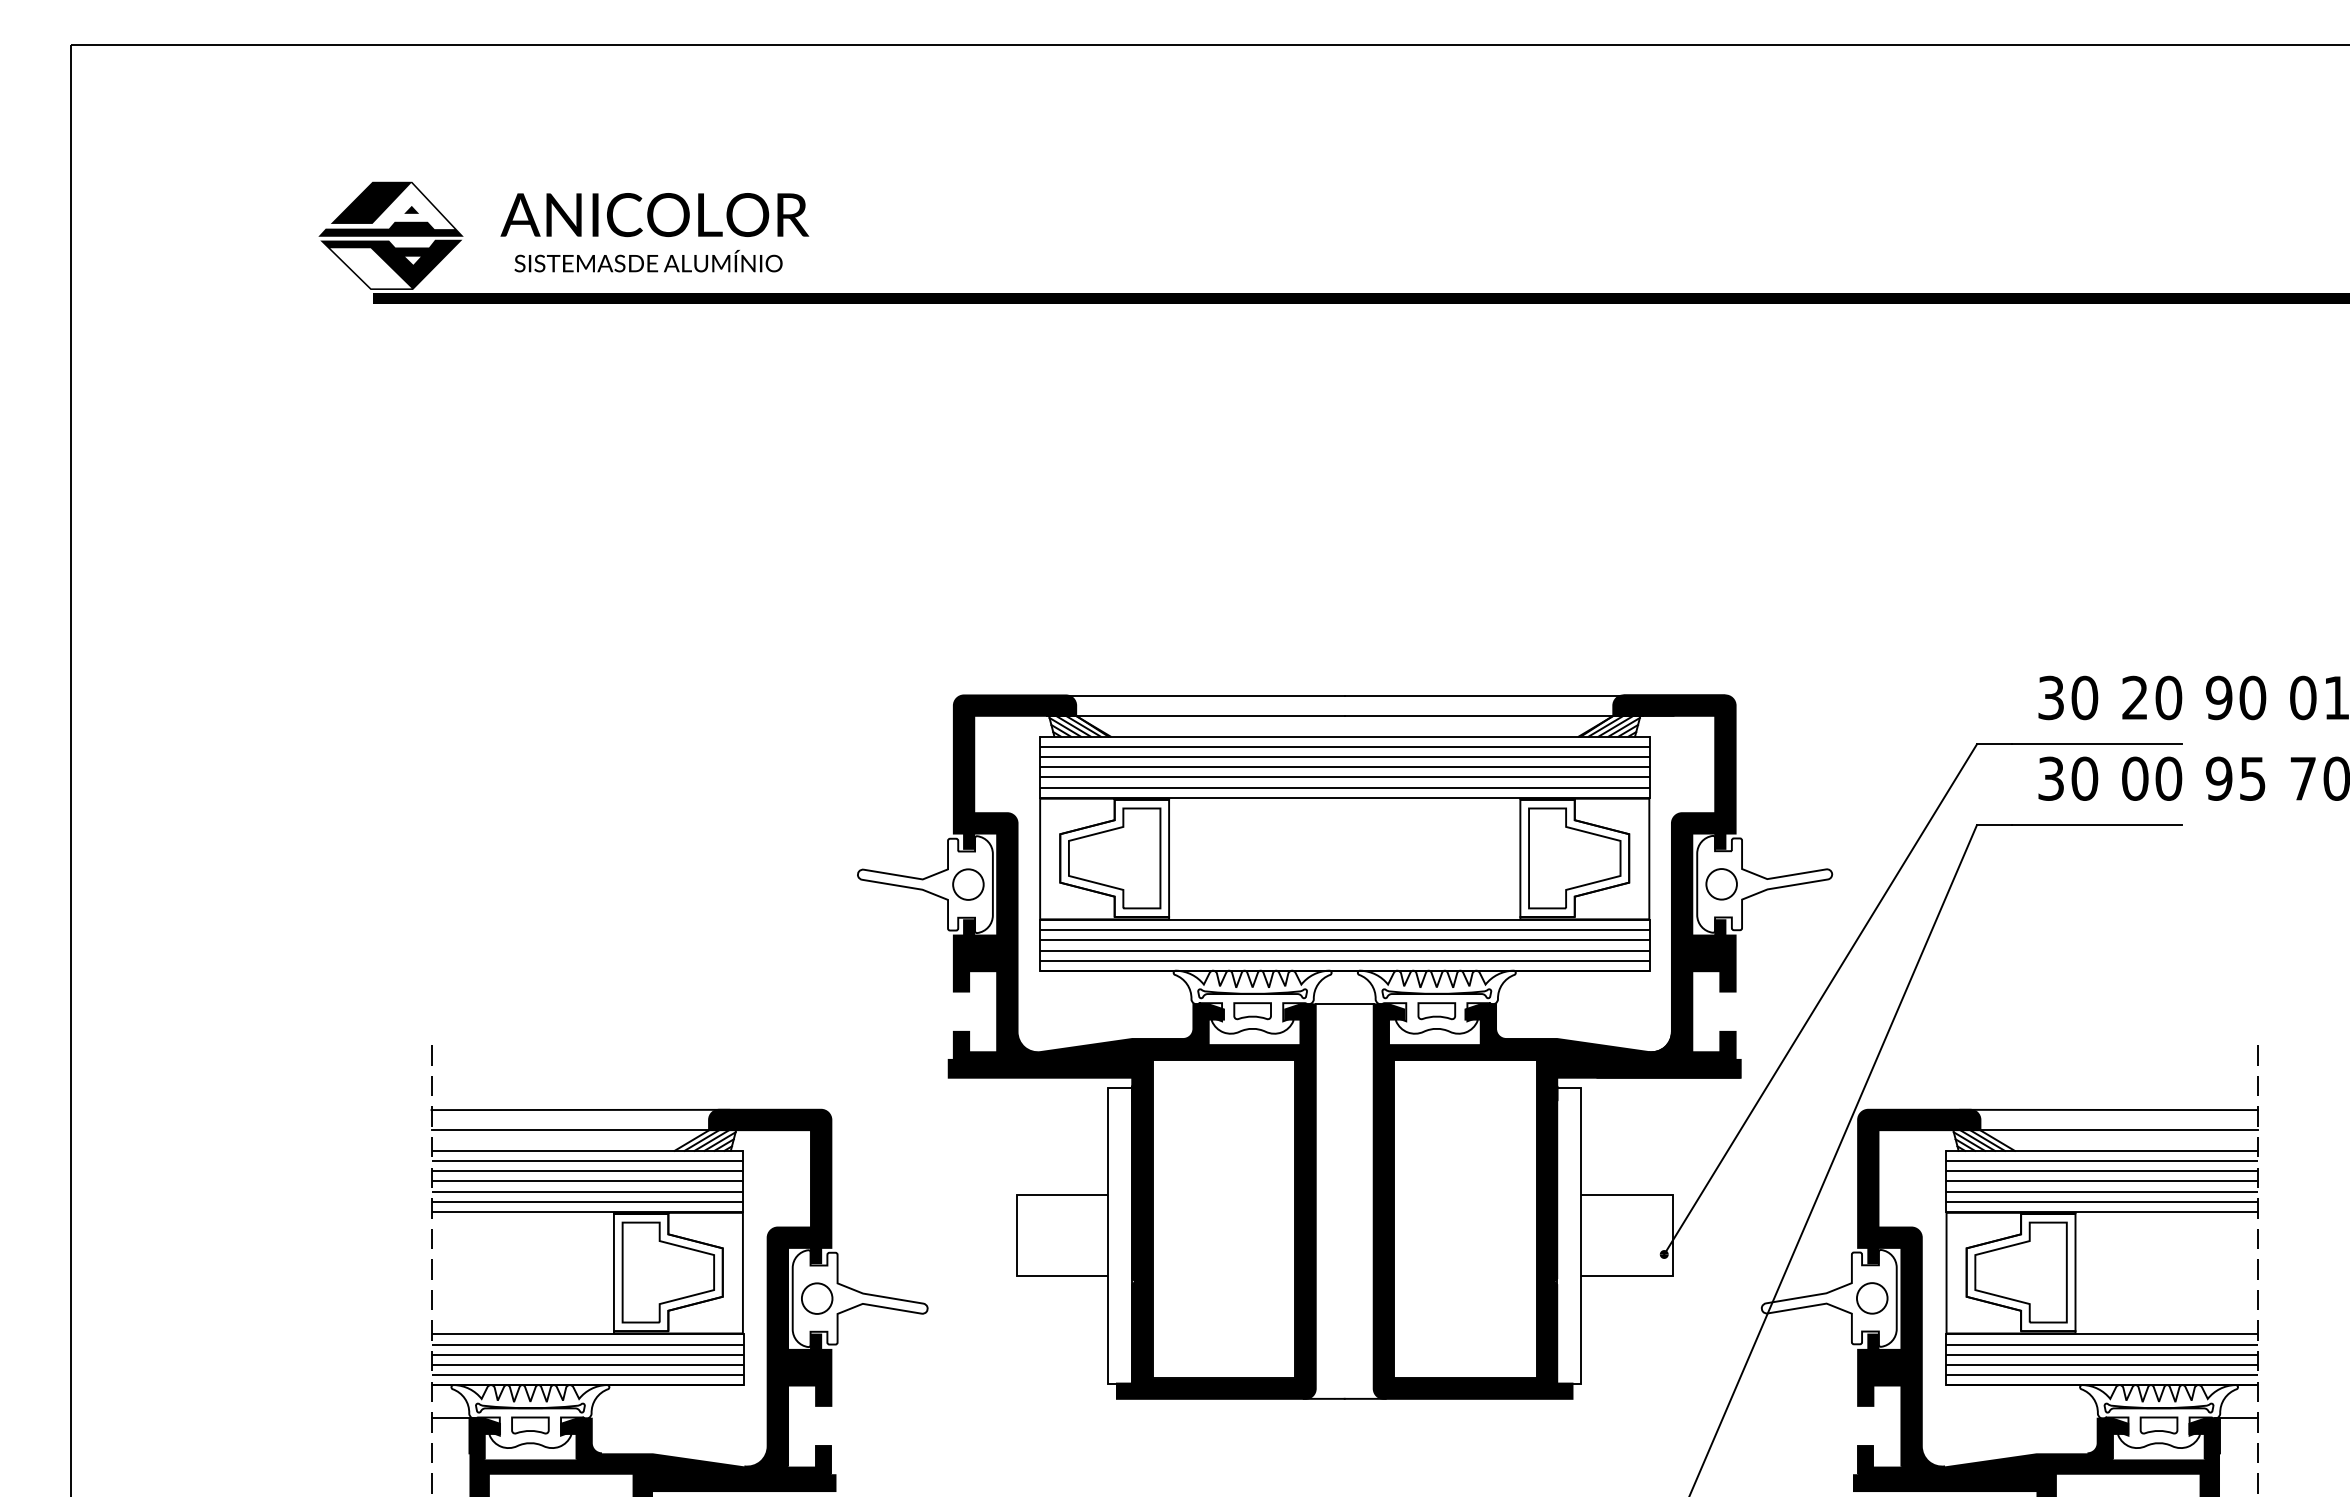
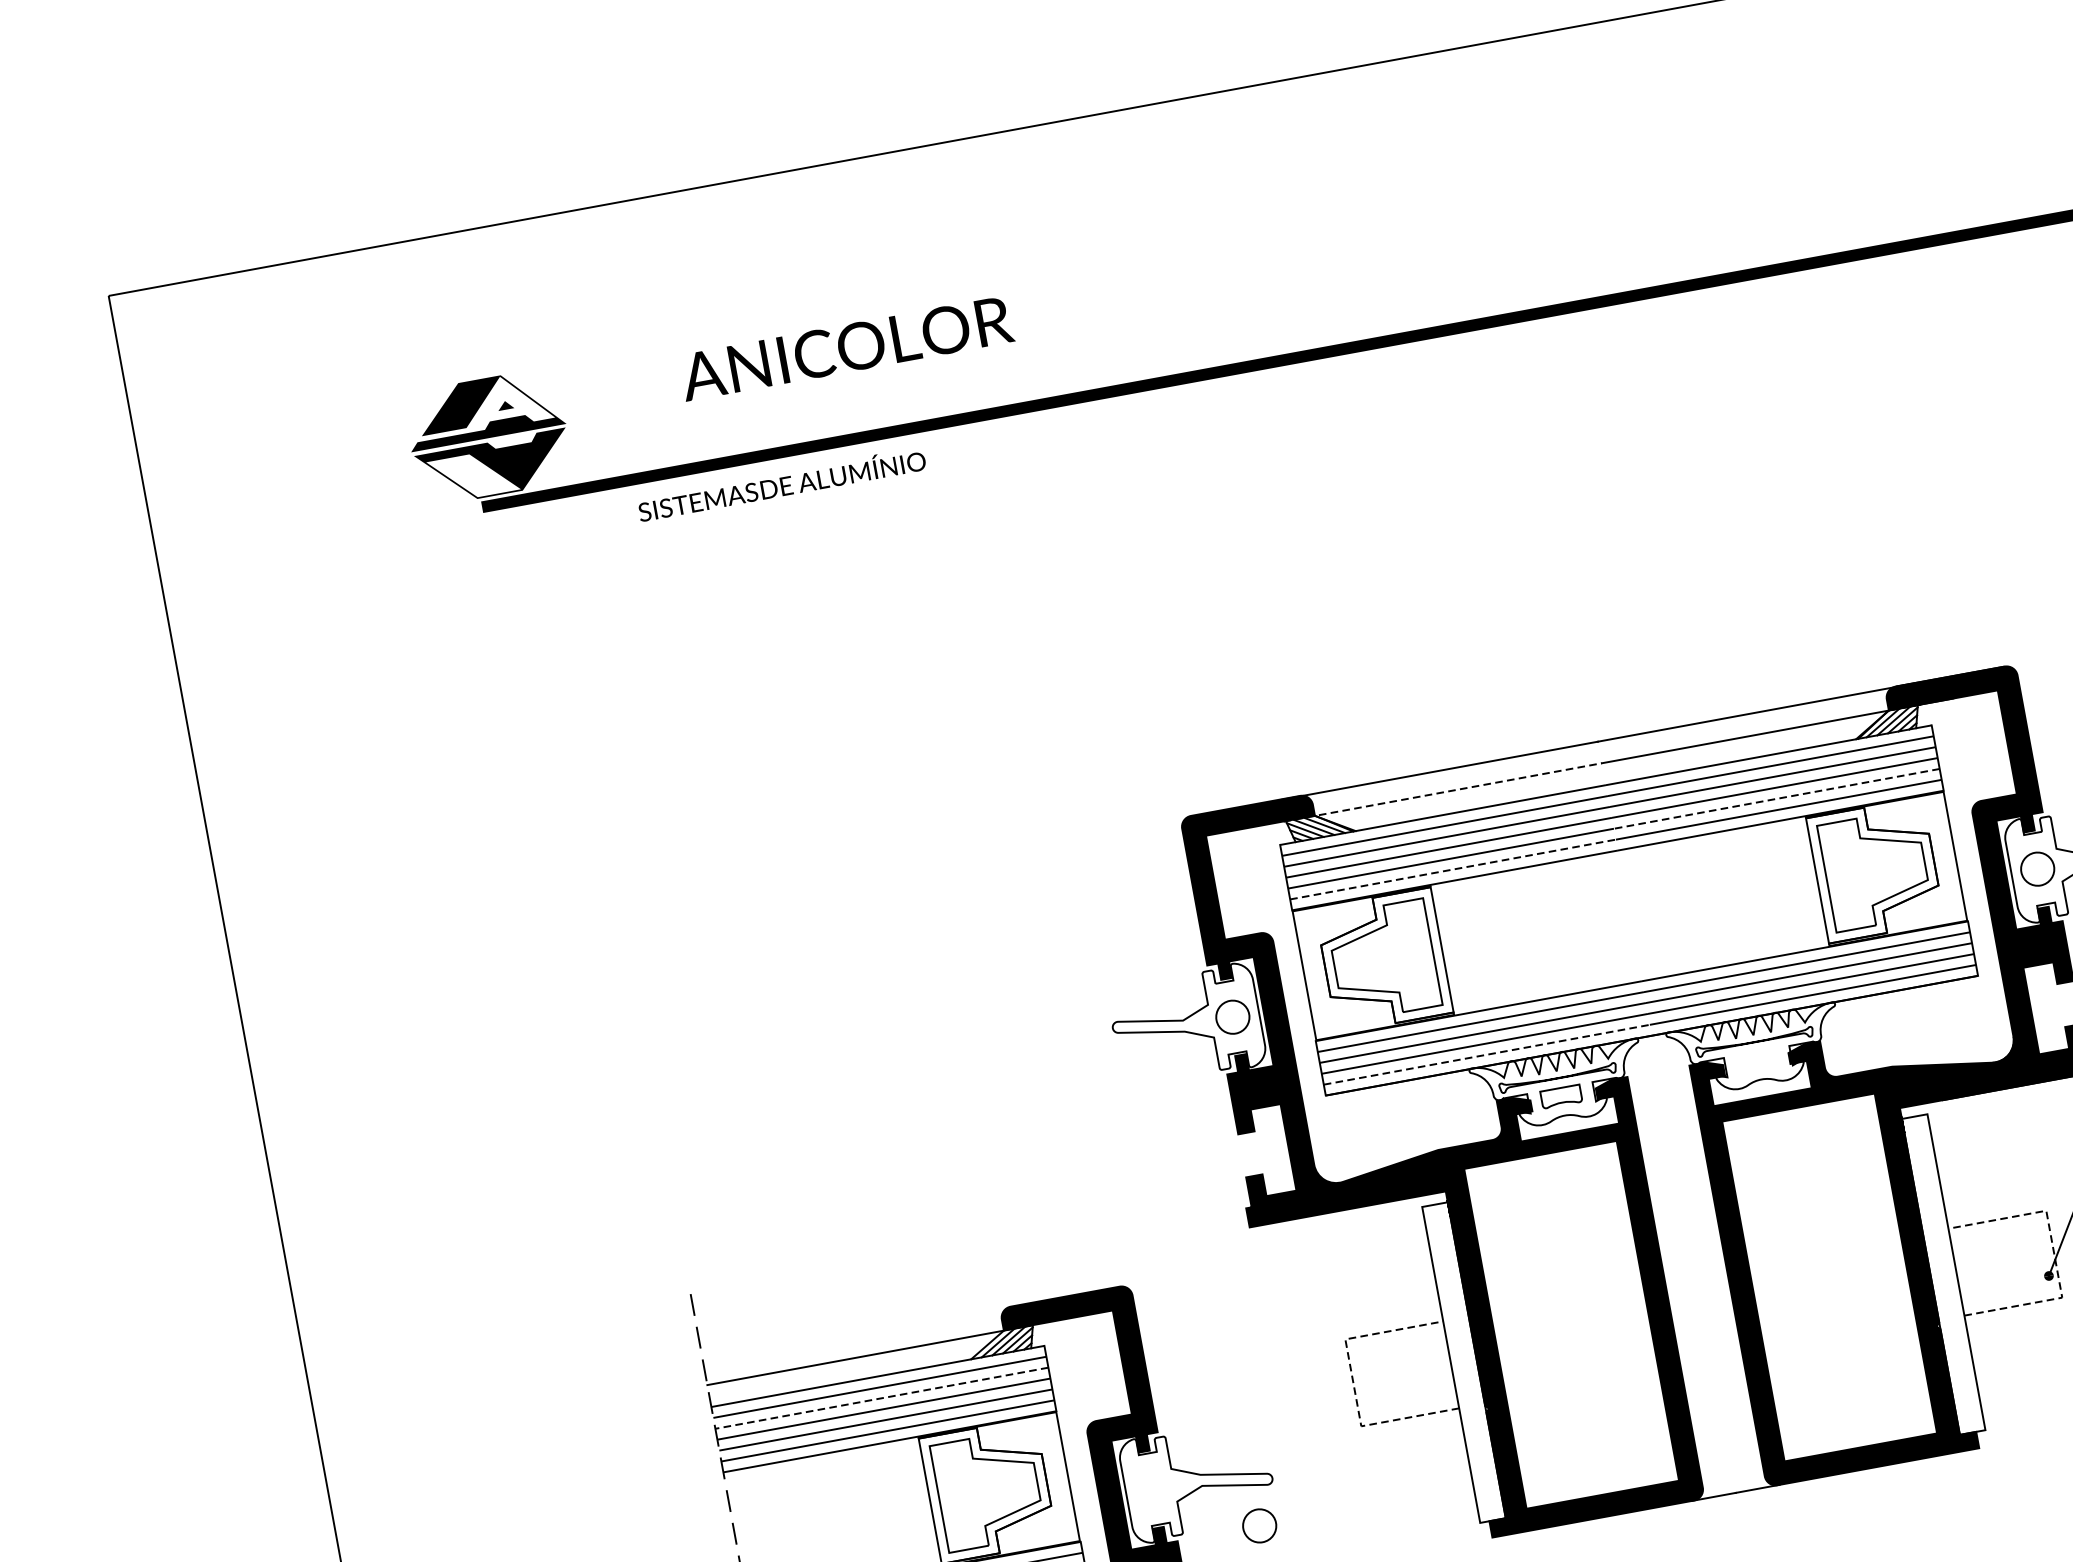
text: (654, 215) -> (846, 349), moved
text: (648, 261) -> (781, 484), moved
line: (1195, 716) -> (1442, 793), solid -> dashed
line: (1496, 777) -> (1776, 799), solid -> dashed
line: (1192, 787) -> (1453, 869), solid -> dashed
line: (1192, 960) -> (1487, 1054), solid -> dashed
line: (1344, 1004) -> (1658, 1071), removed
part: (1436, 1011) -> (1757, 1060), removed
line: (580, 1109) -> (862, 1333), removed
line: (587, 1171) -> (882, 1398), solid -> dashed
line: (1016, 1235) -> (1353, 1382), solid -> dashed
line: (1672, 1235) -> (2054, 1254), solid -> dashed
circle: (817, 1298) -> (1260, 1525), moved

